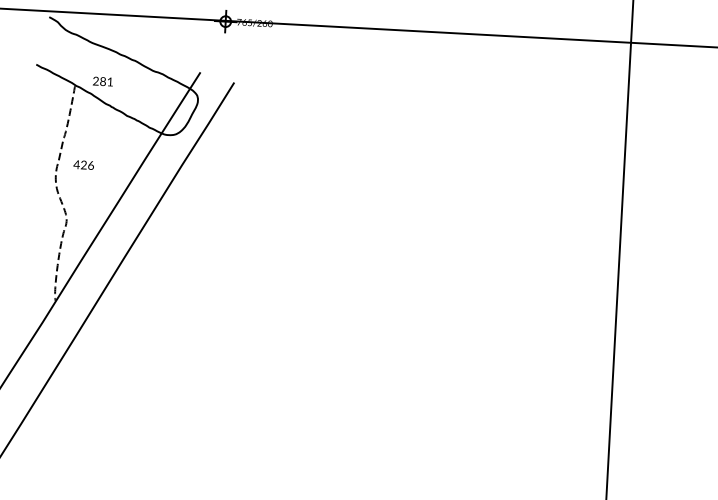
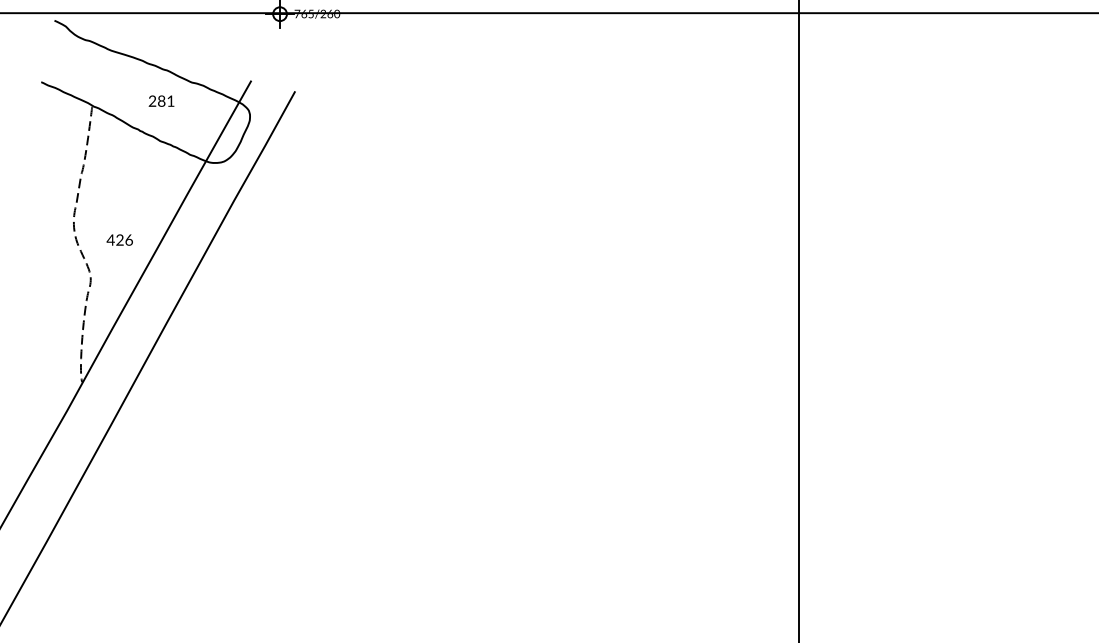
text: (102, 81) -> (161, 100), moved
text: (83, 164) -> (119, 239), moved

